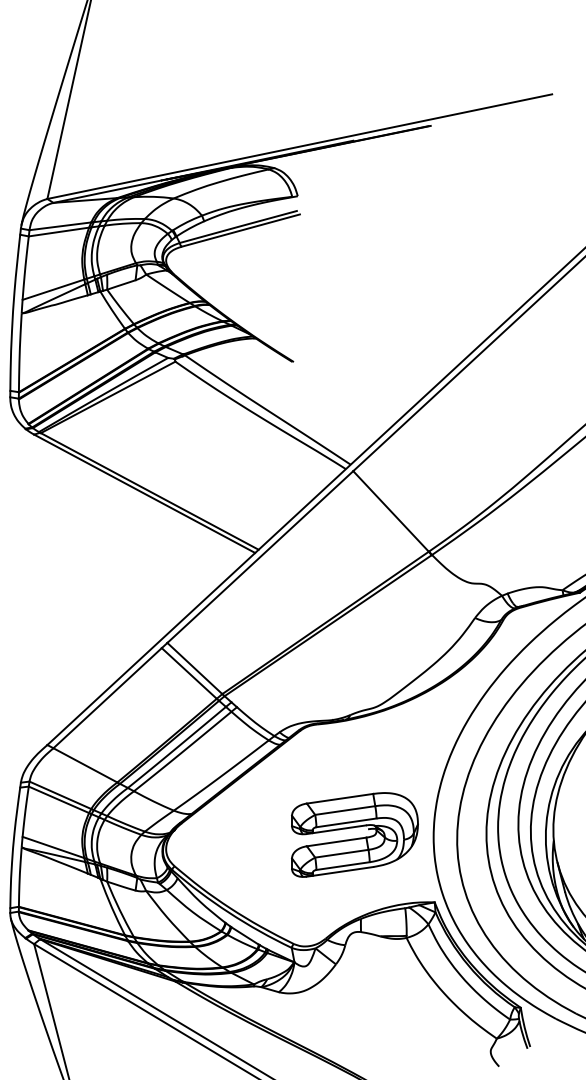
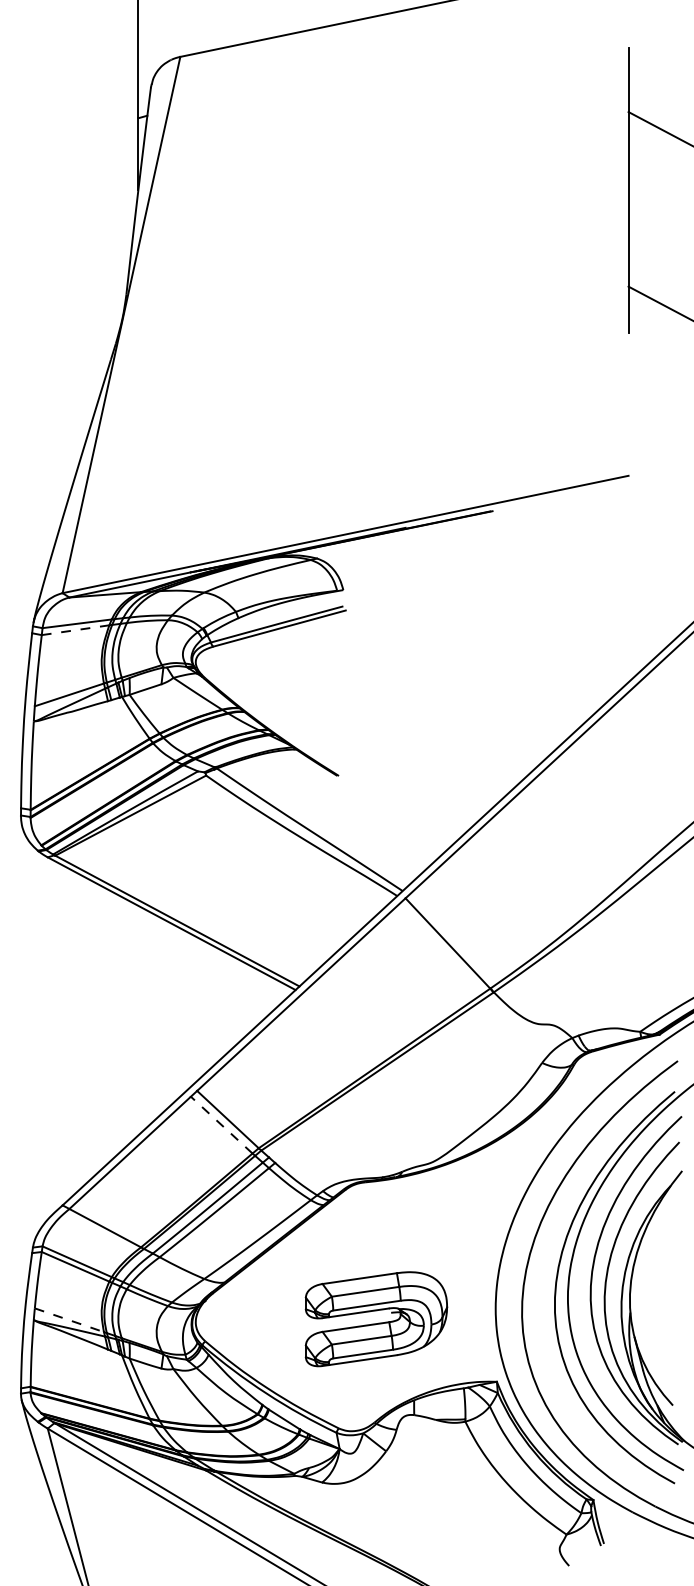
line: (59, 232) -> (76, 630), solid -> dashed
line: (189, 673) -> (221, 1125), solid -> dashed
part: (354, 835) -> (376, 1319), moved
line: (53, 847) -> (69, 1320), solid -> dashed

